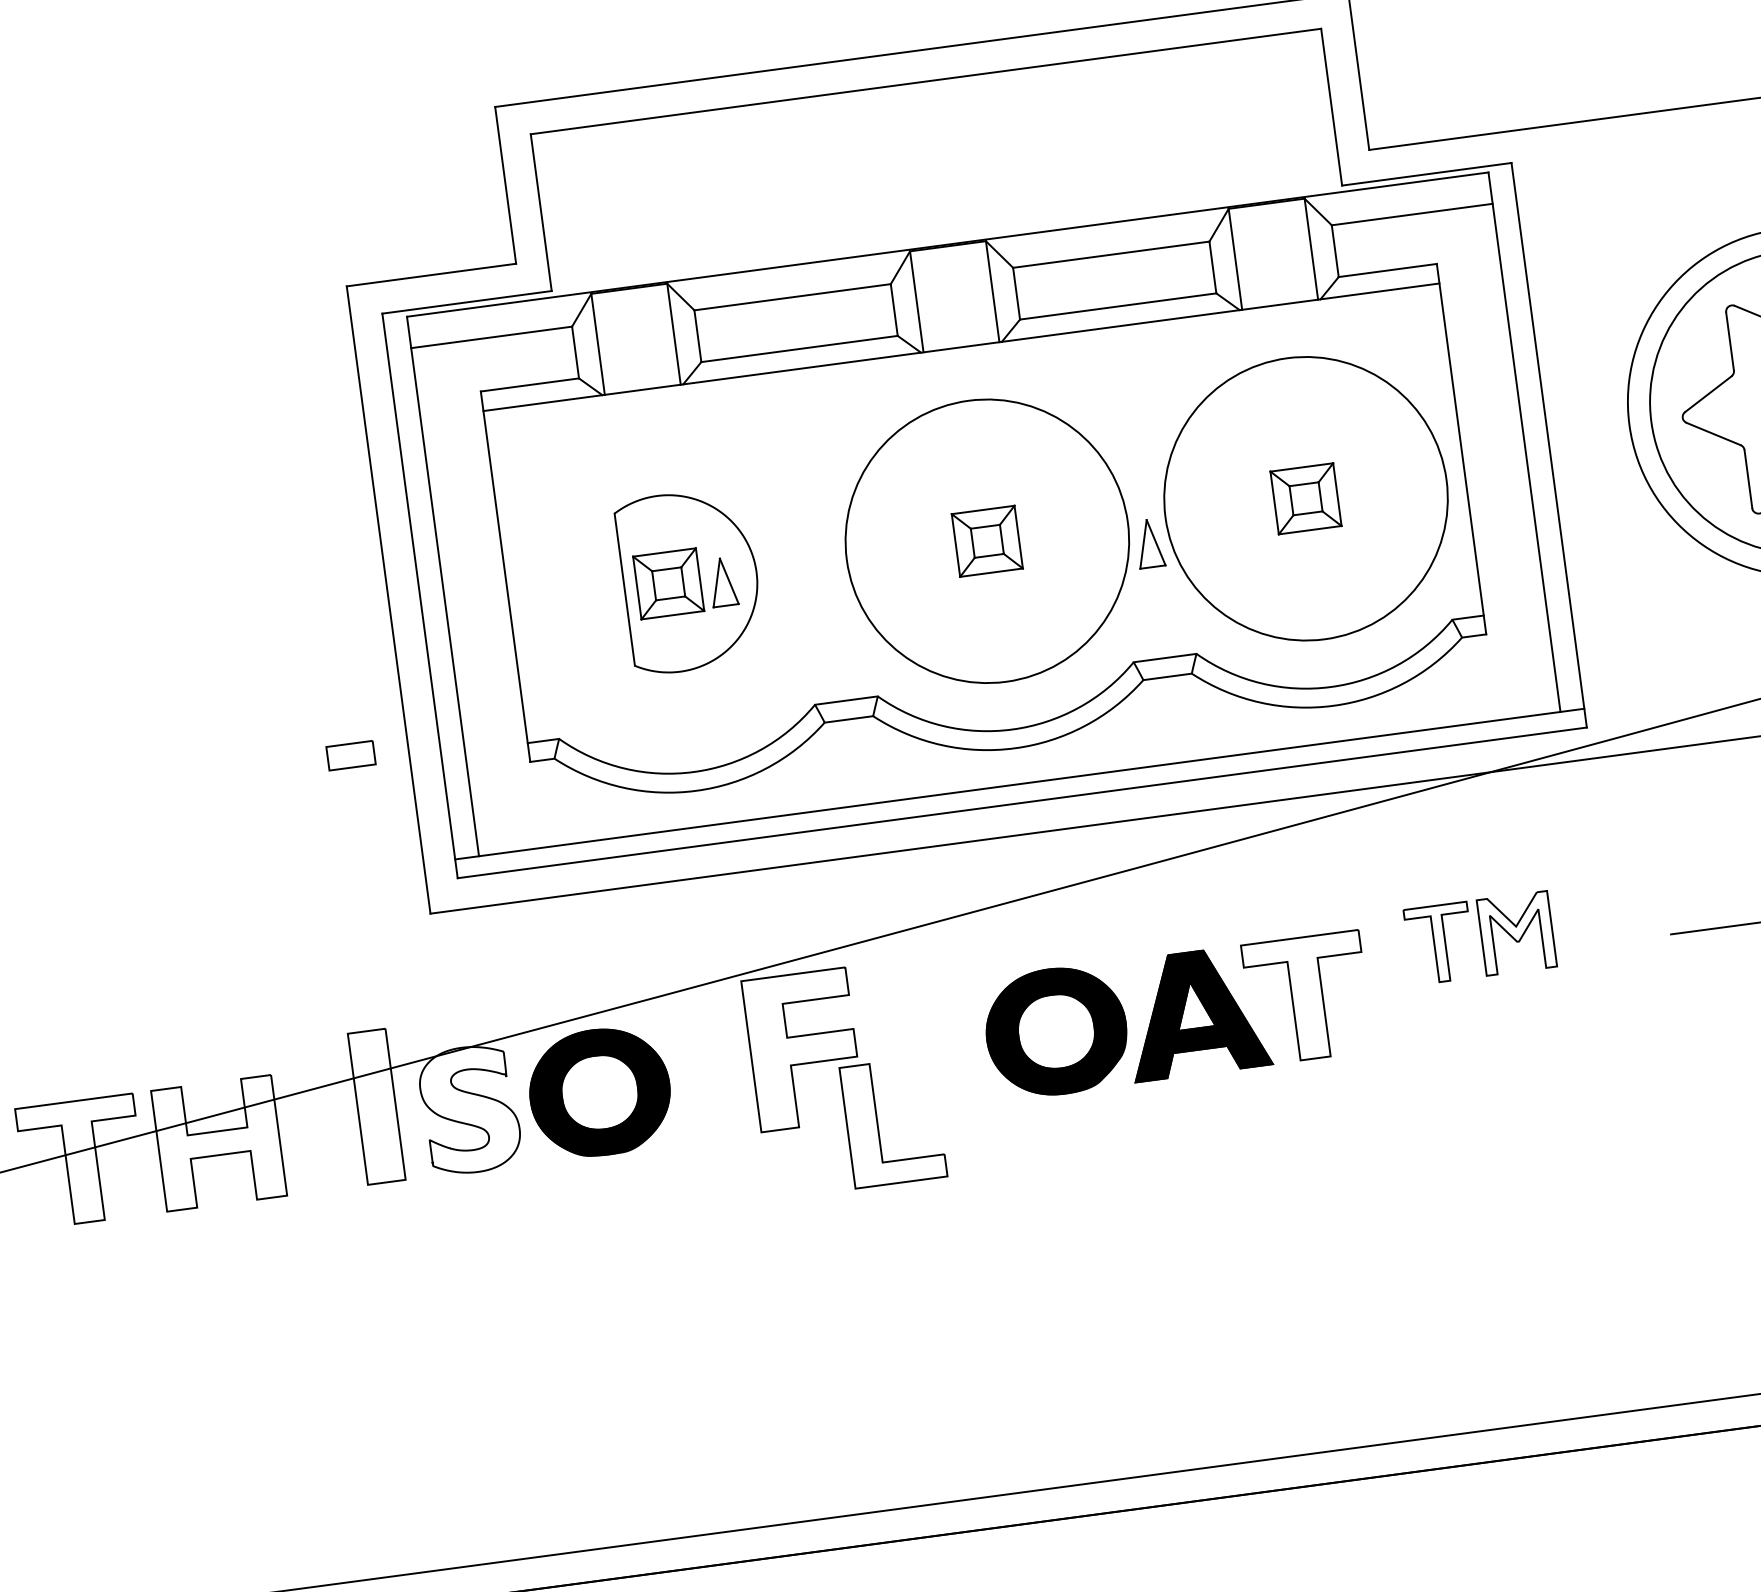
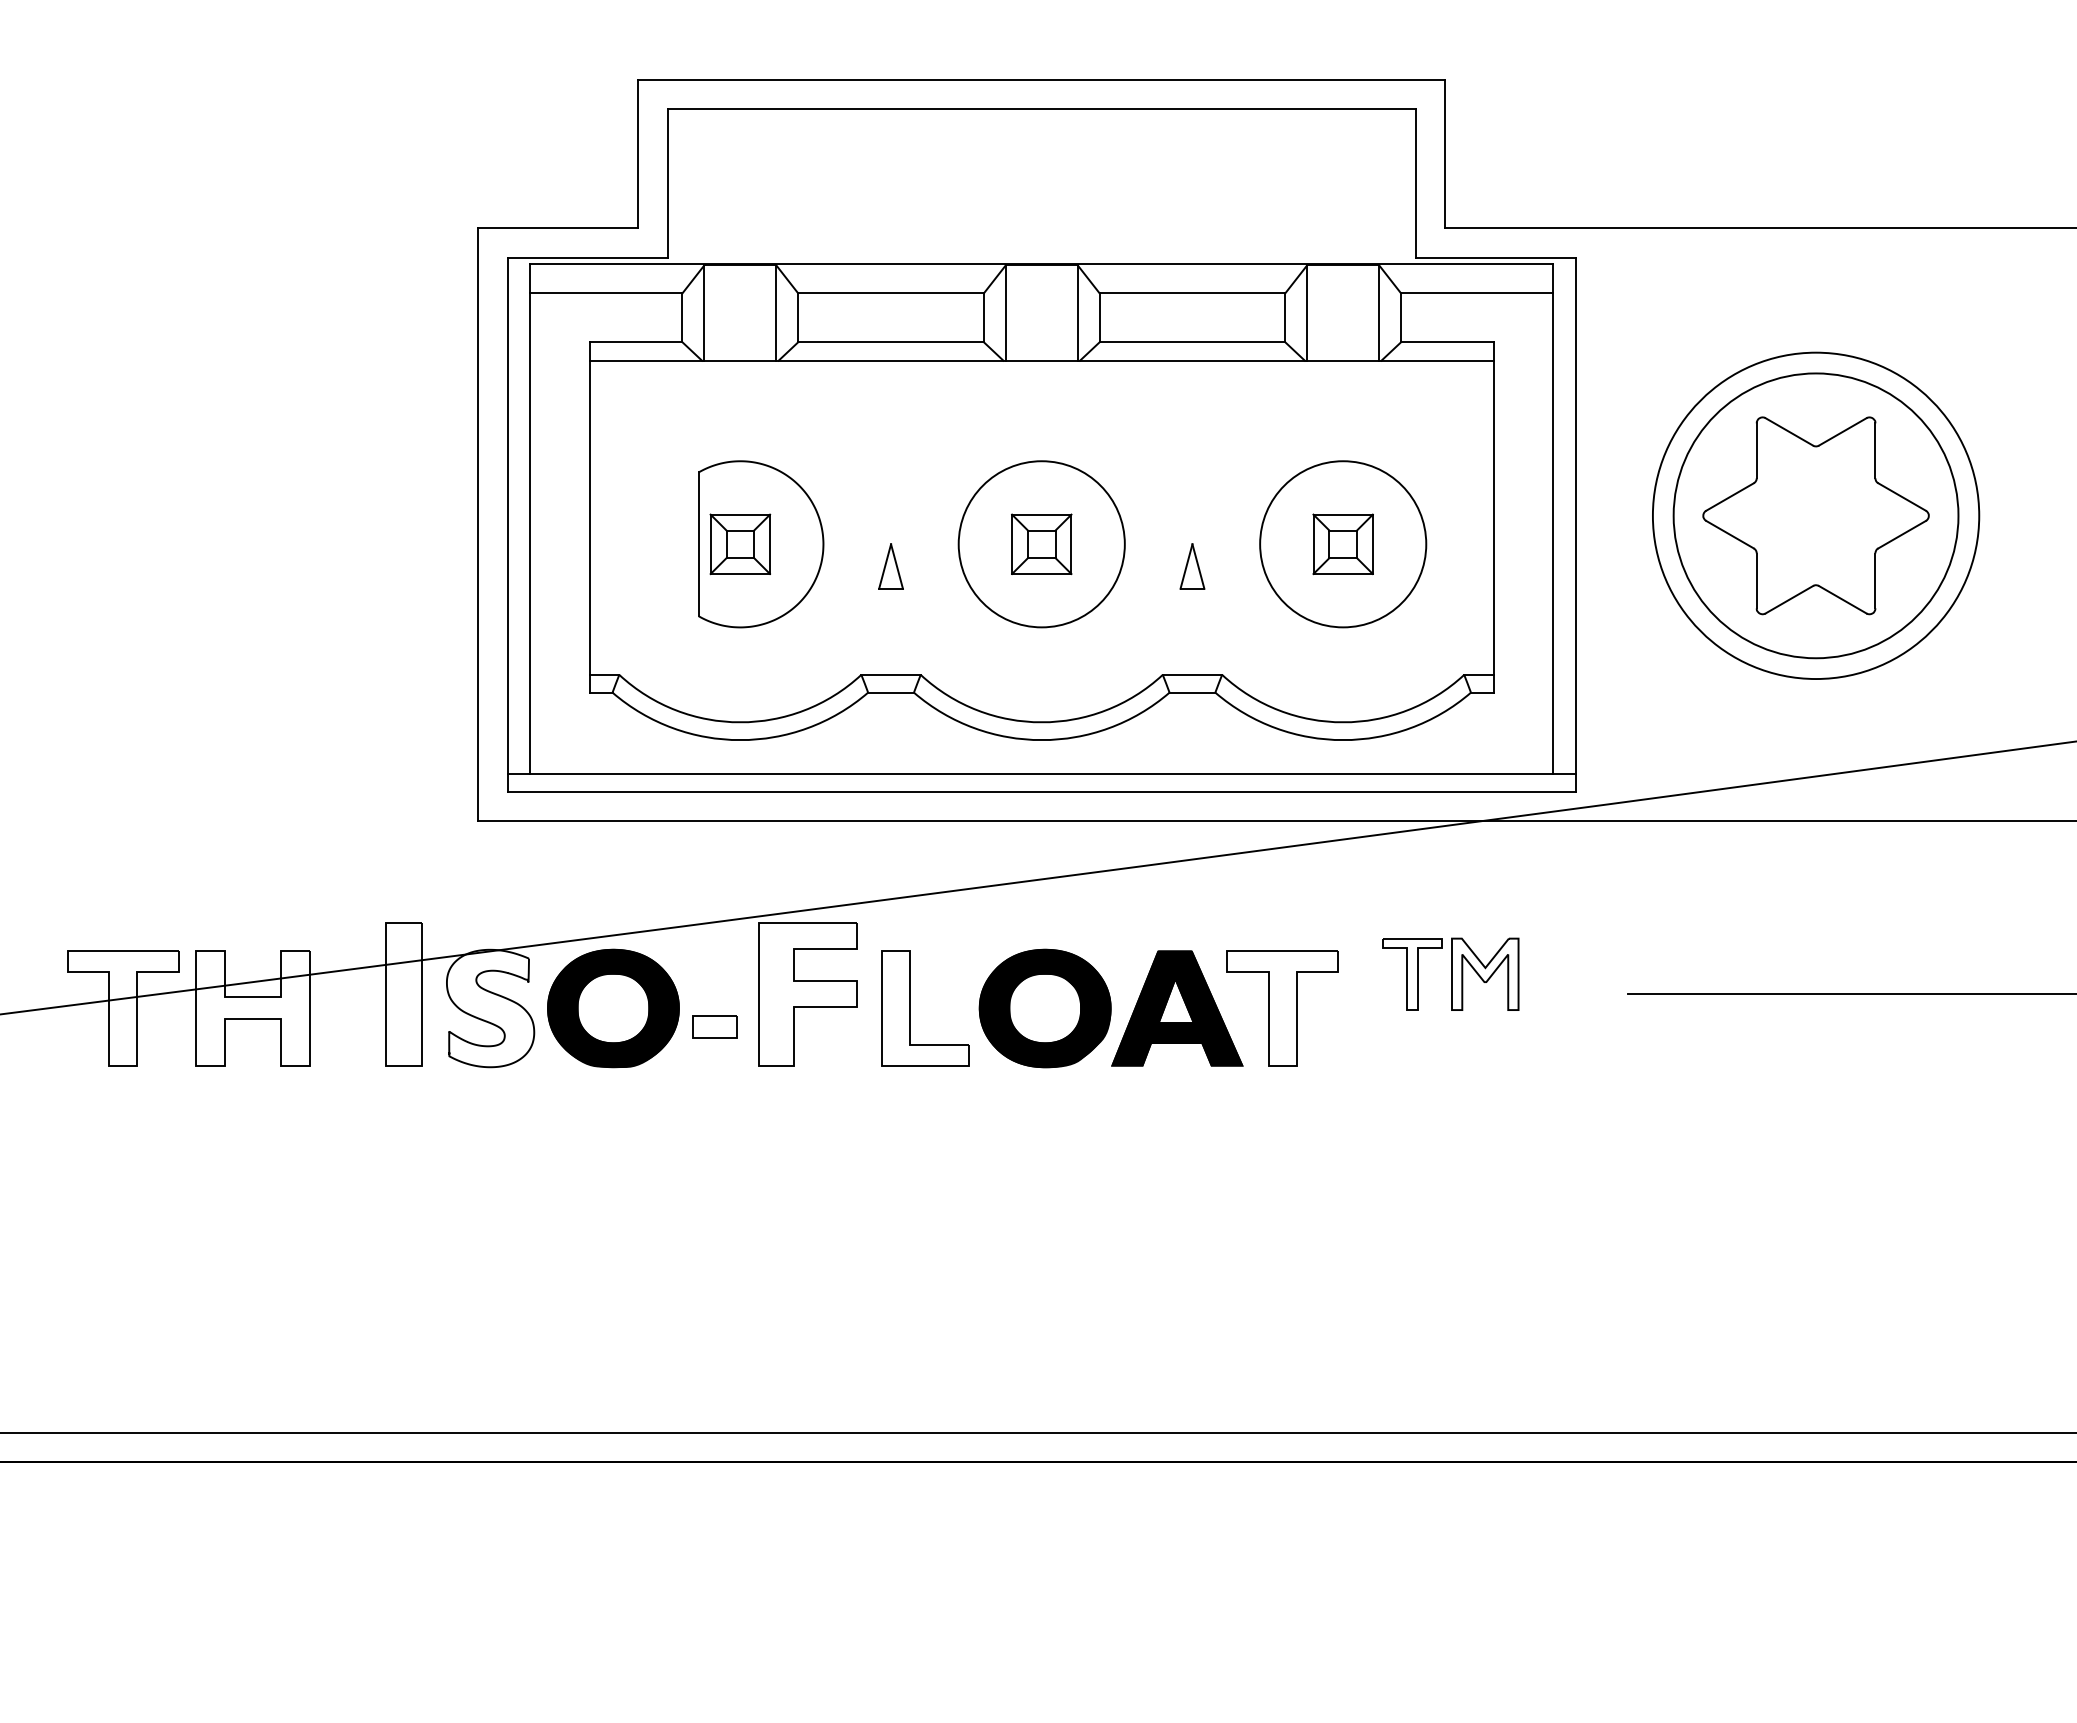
circle: (1306, 498) -> (1343, 544), size x0.62
circle: (987, 541) -> (1041, 544), size x0.62
part: (722, 582) -> (890, 566), moved
part: (350, 755) -> (714, 1026), moved
part: (877, 1124) -> (910, 1008), moved

